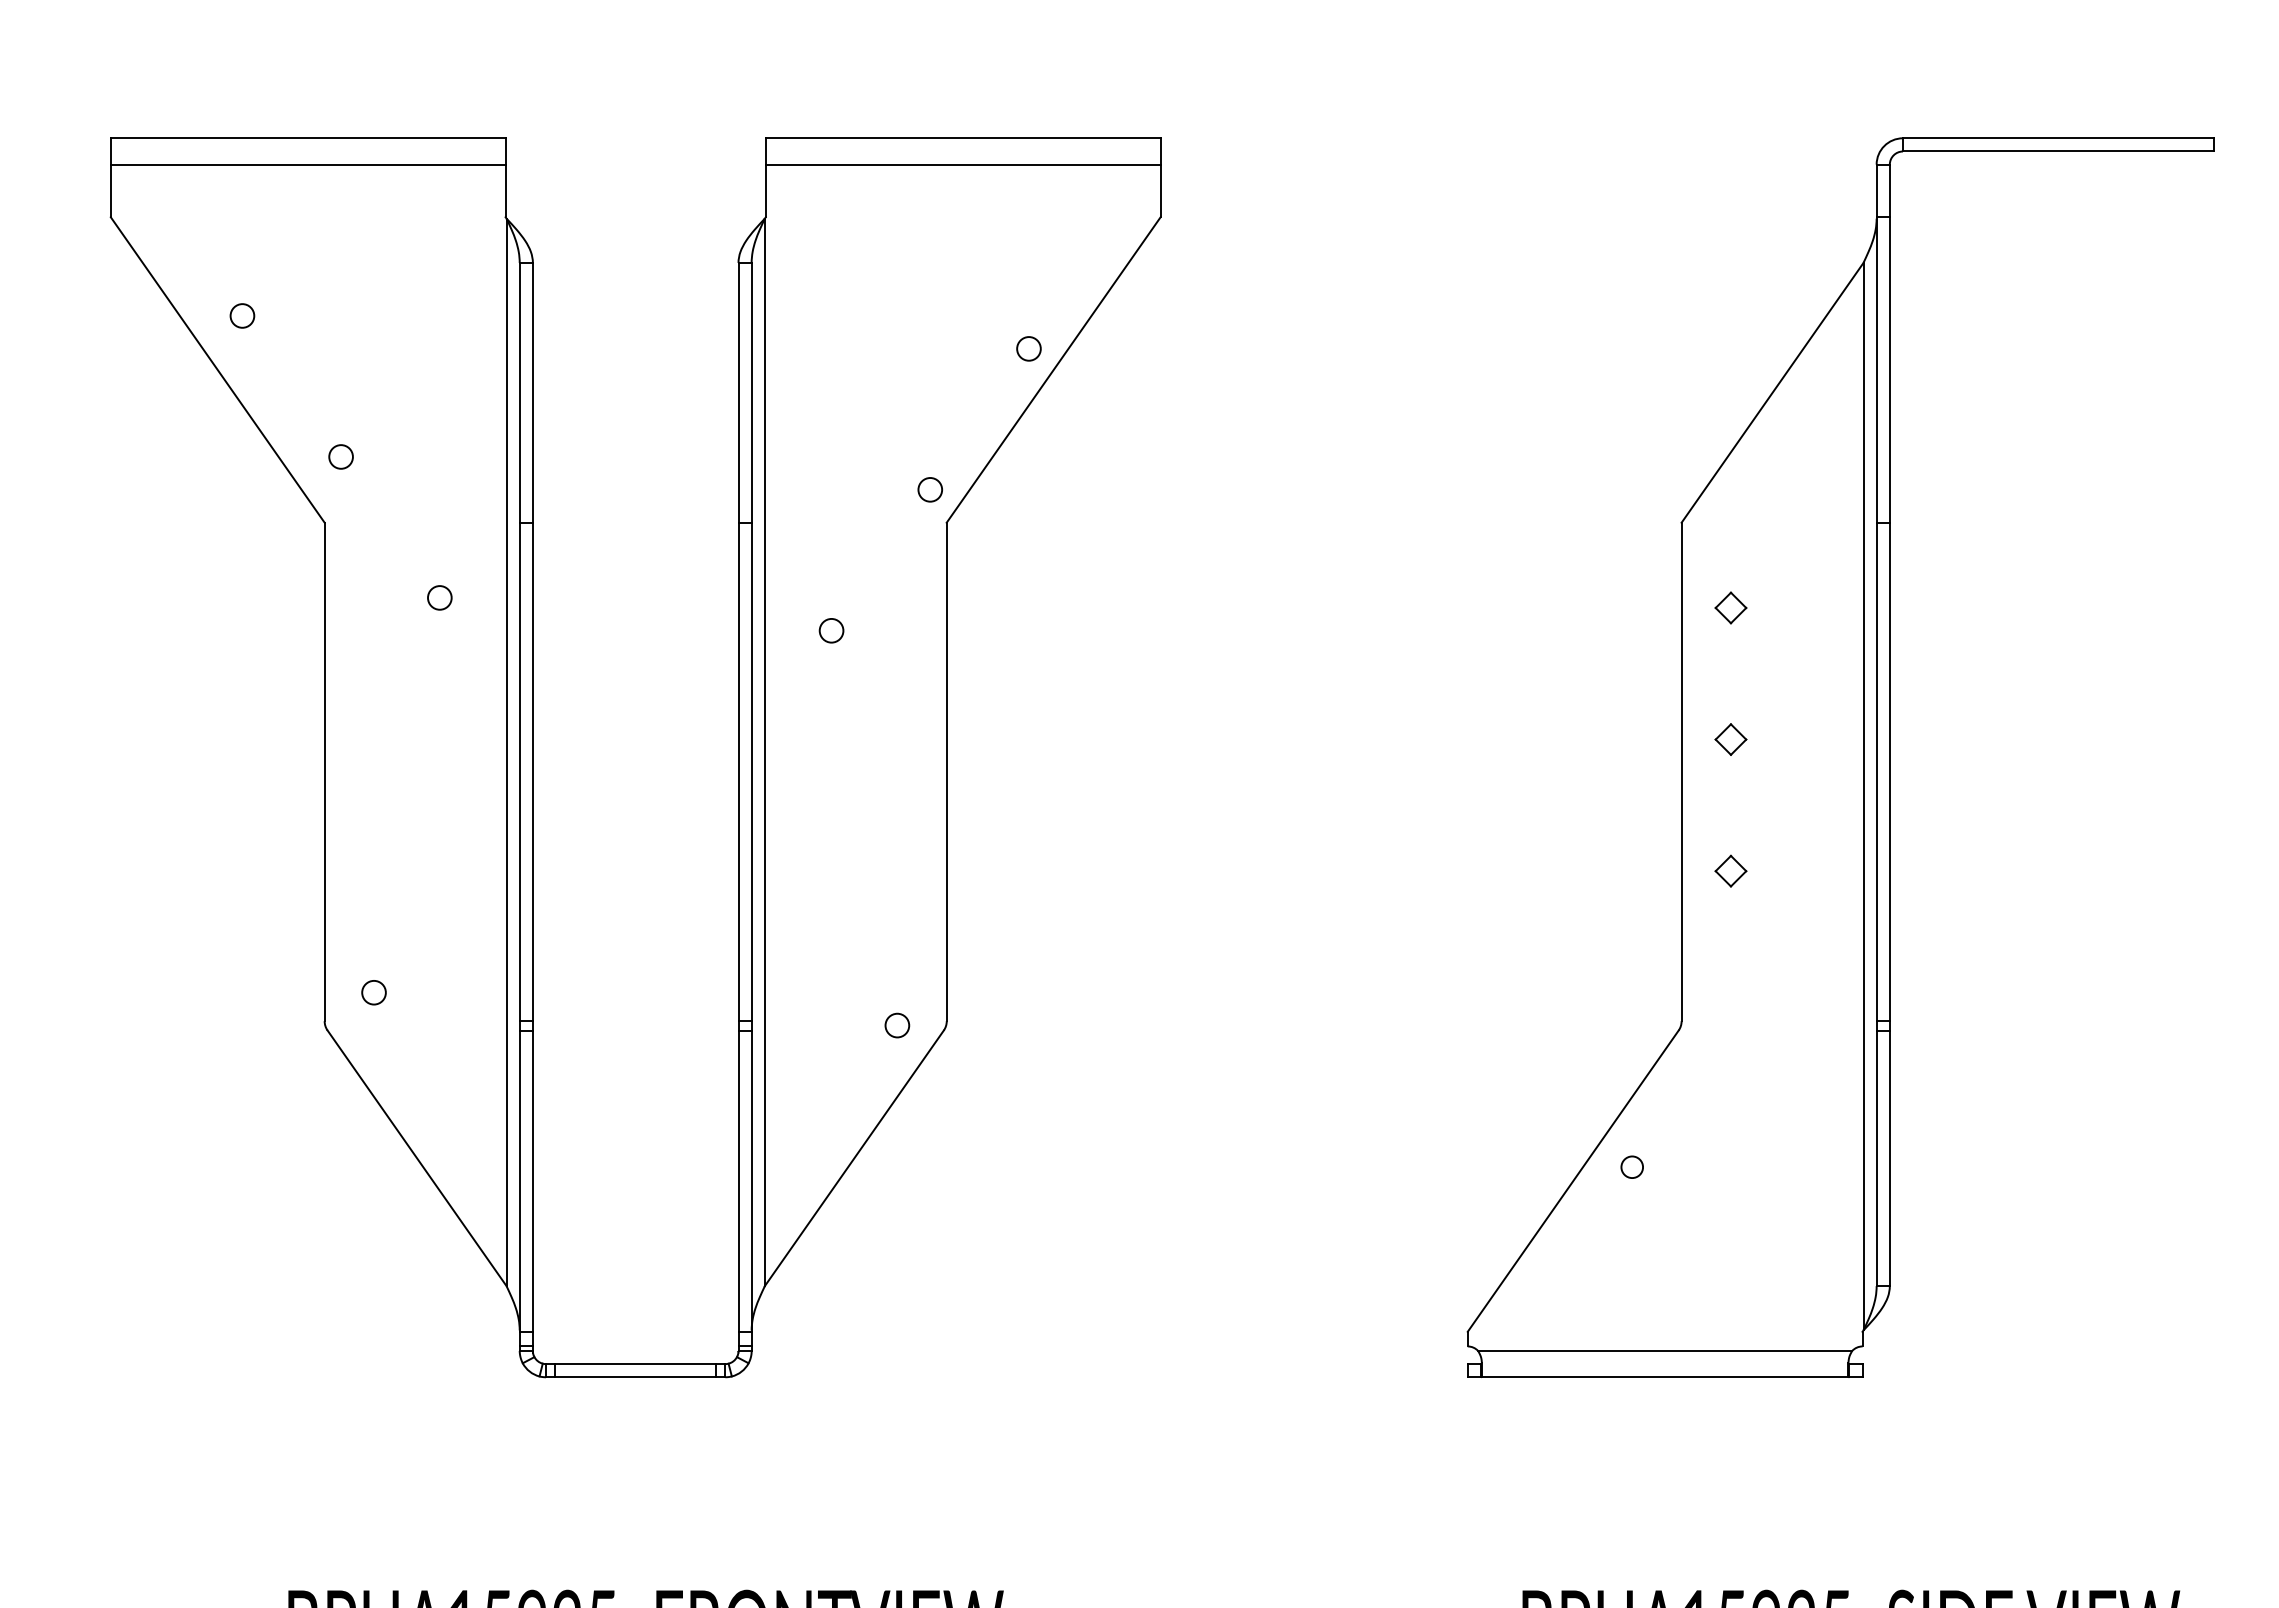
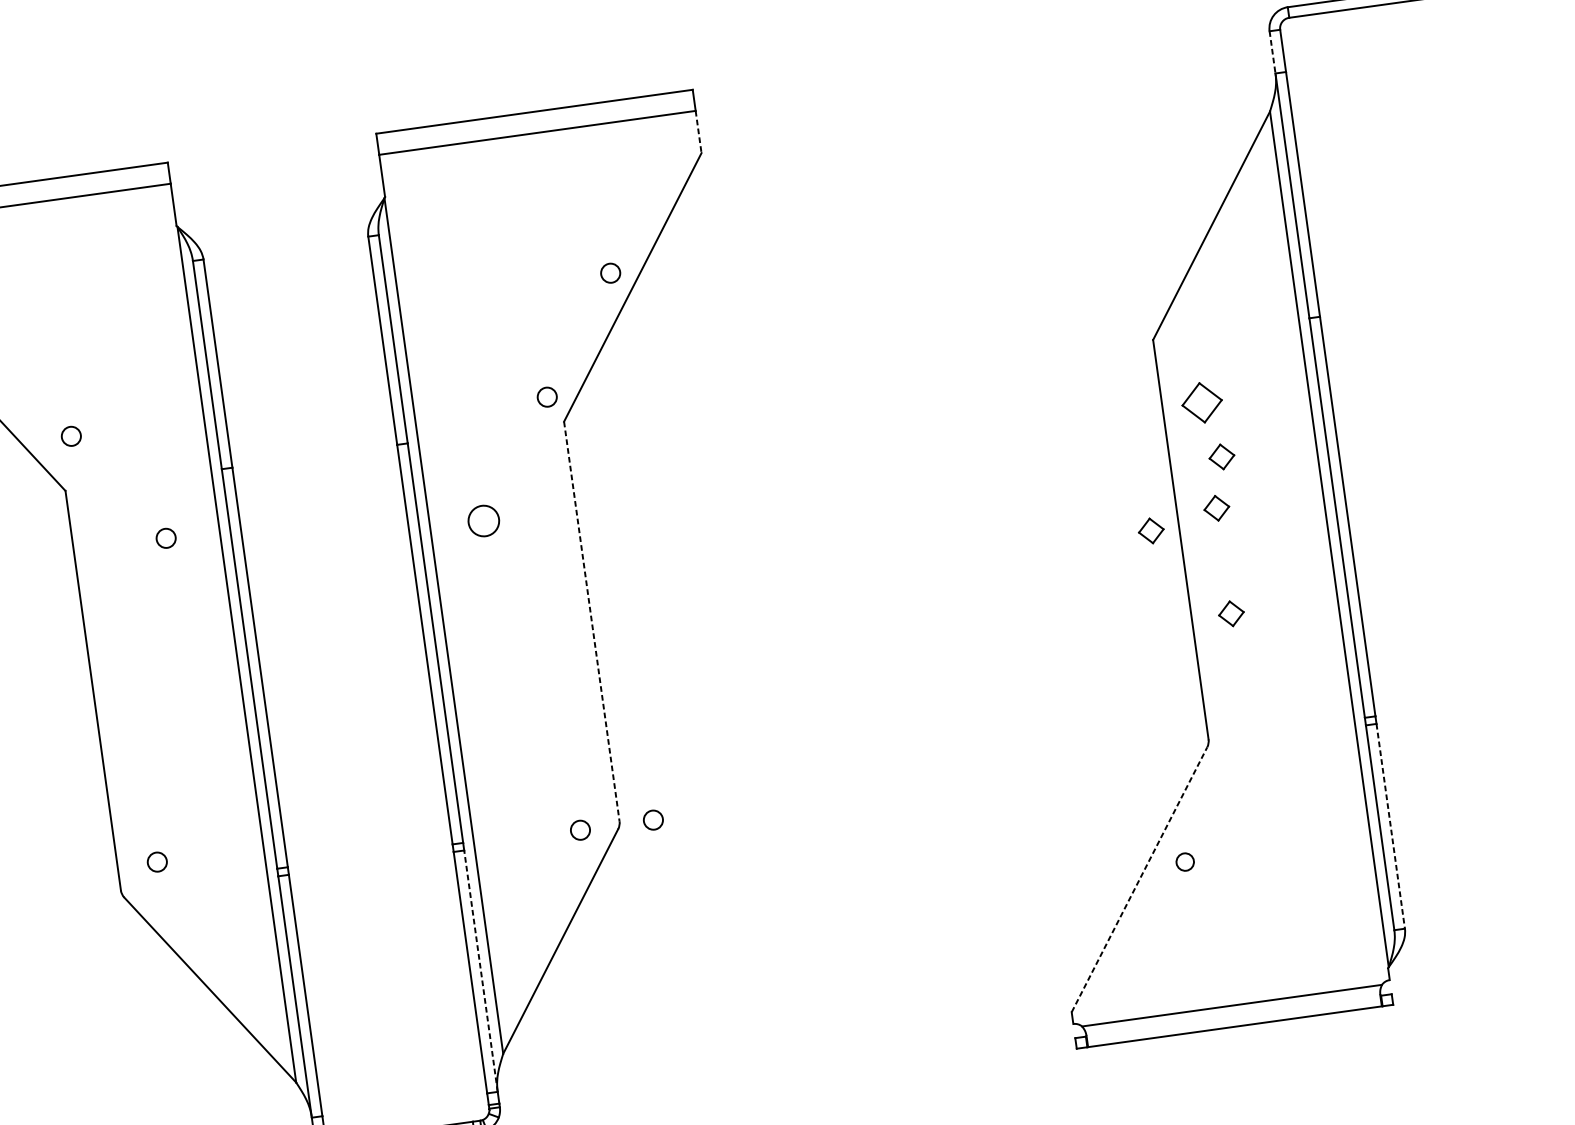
line: (1160, 191) -> (698, 132), solid -> dashed
line: (1876, 191) -> (1272, 52), solid -> dashed
part: (1730, 607) -> (1201, 402), size x1.6
circle: (831, 630) -> (483, 520), size x1.6
part: (1745, 677) -> (1221, 456), added
part: (1646, 755) -> (1150, 530), added
line: (946, 772) -> (591, 621), solid -> dashed
circle: (988, 1025) -> (653, 820), added
line: (1889, 1158) -> (1390, 826), solid -> dashed
line: (751, 1181) -> (480, 971), solid -> dashed
line: (1573, 1181) -> (1139, 880), solid -> dashed

